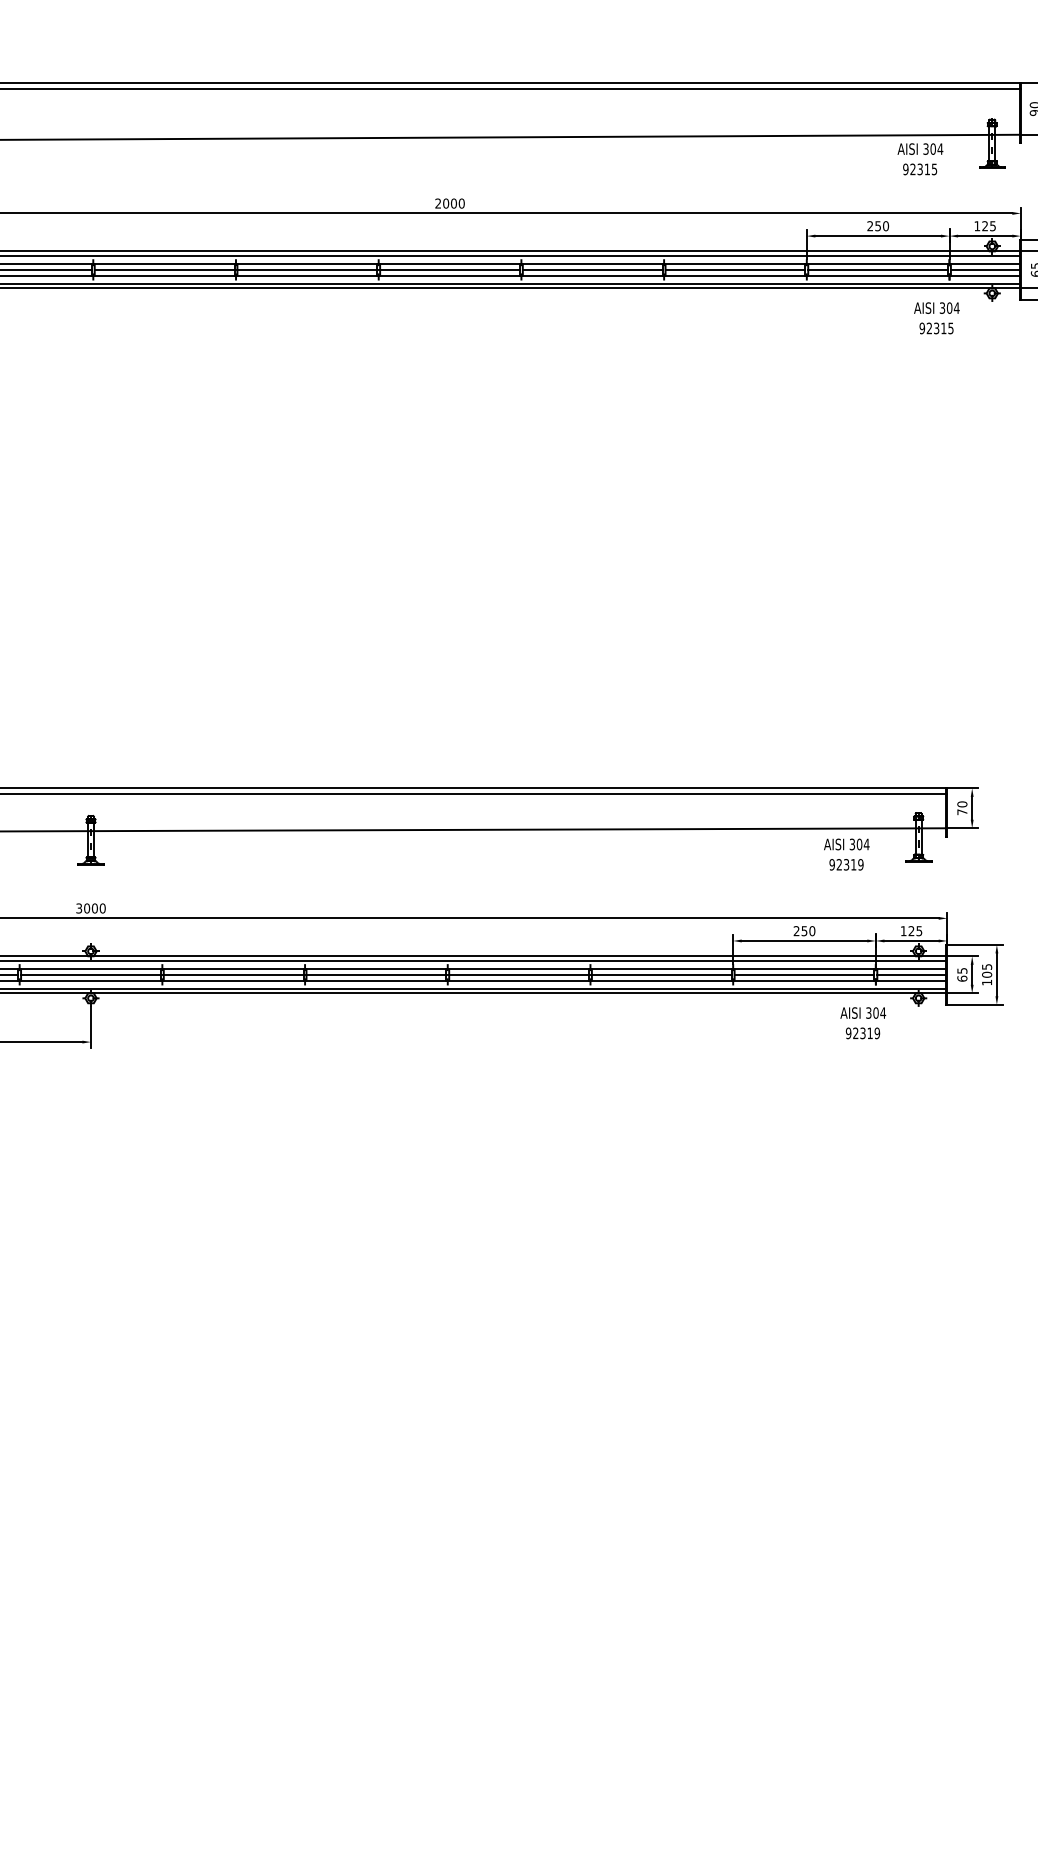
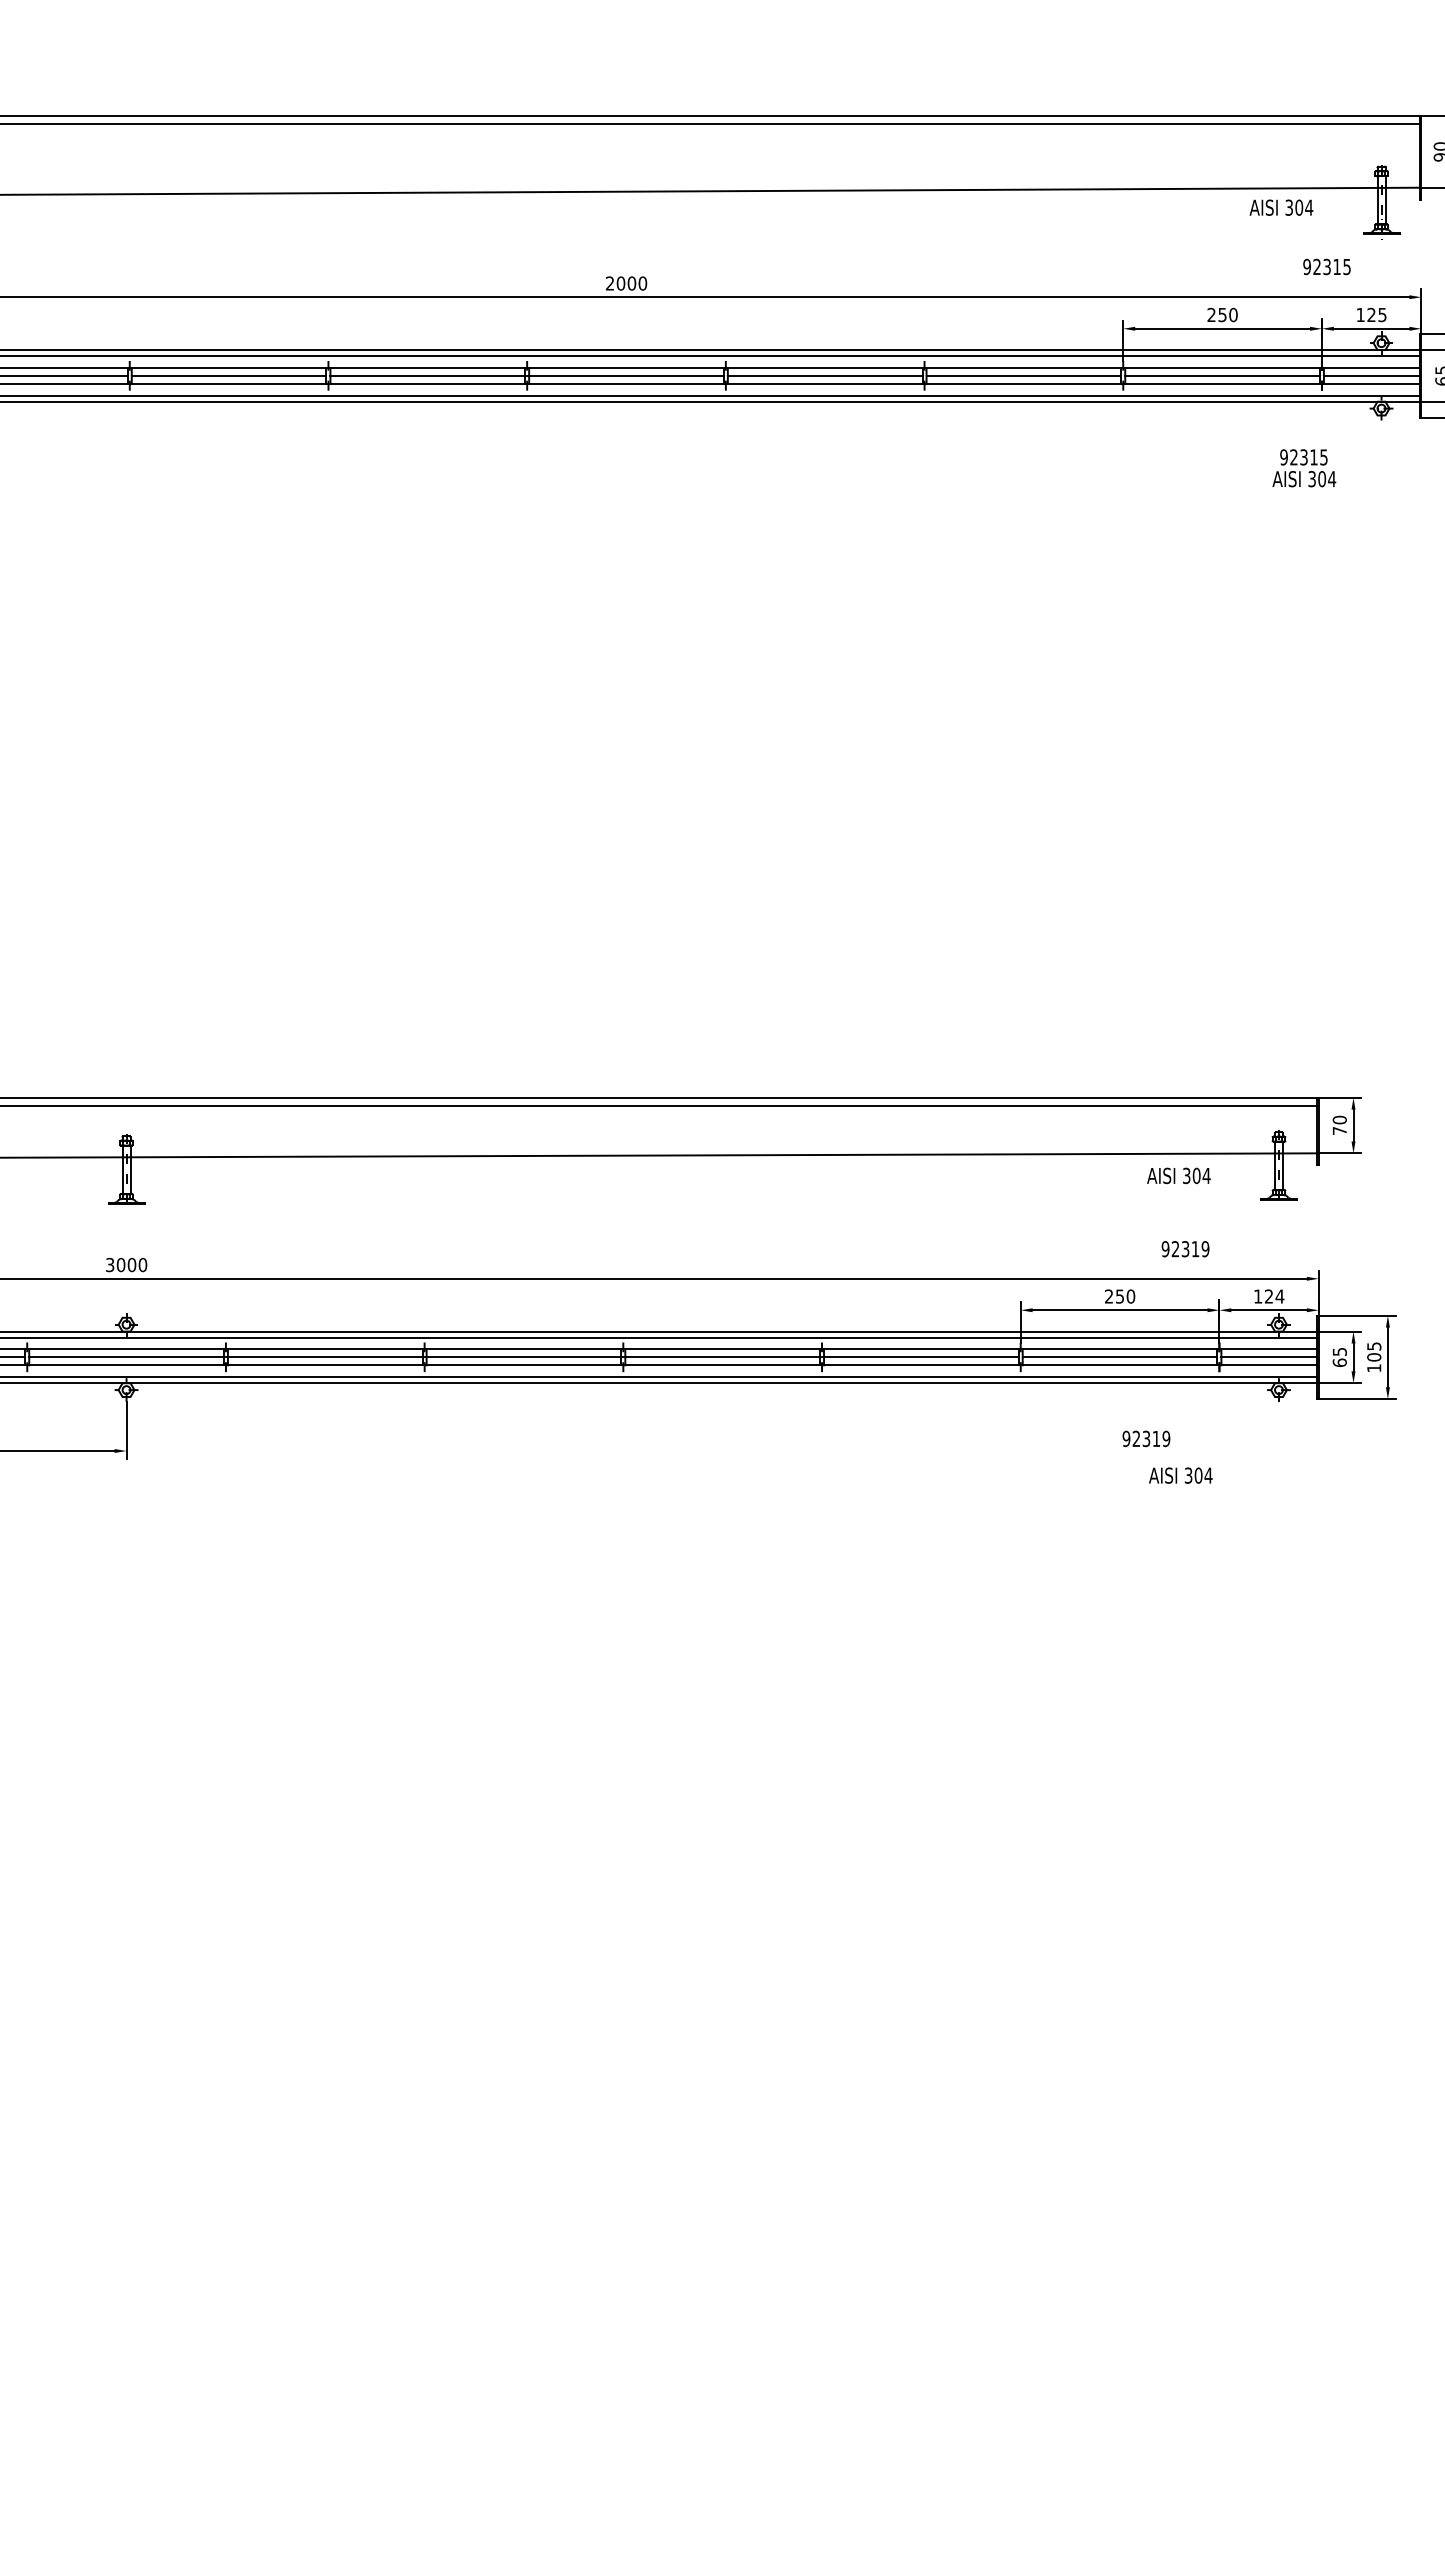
text: (919, 169) -> (1326, 266), moved
text: (936, 308) -> (1304, 479), moved
text: (846, 865) -> (1185, 1249), moved
text: (919, 931) -> (1279, 1296), 125 -> 124
text: (863, 1012) -> (1180, 1475), moved
text: (863, 1033) -> (1146, 1438), moved

